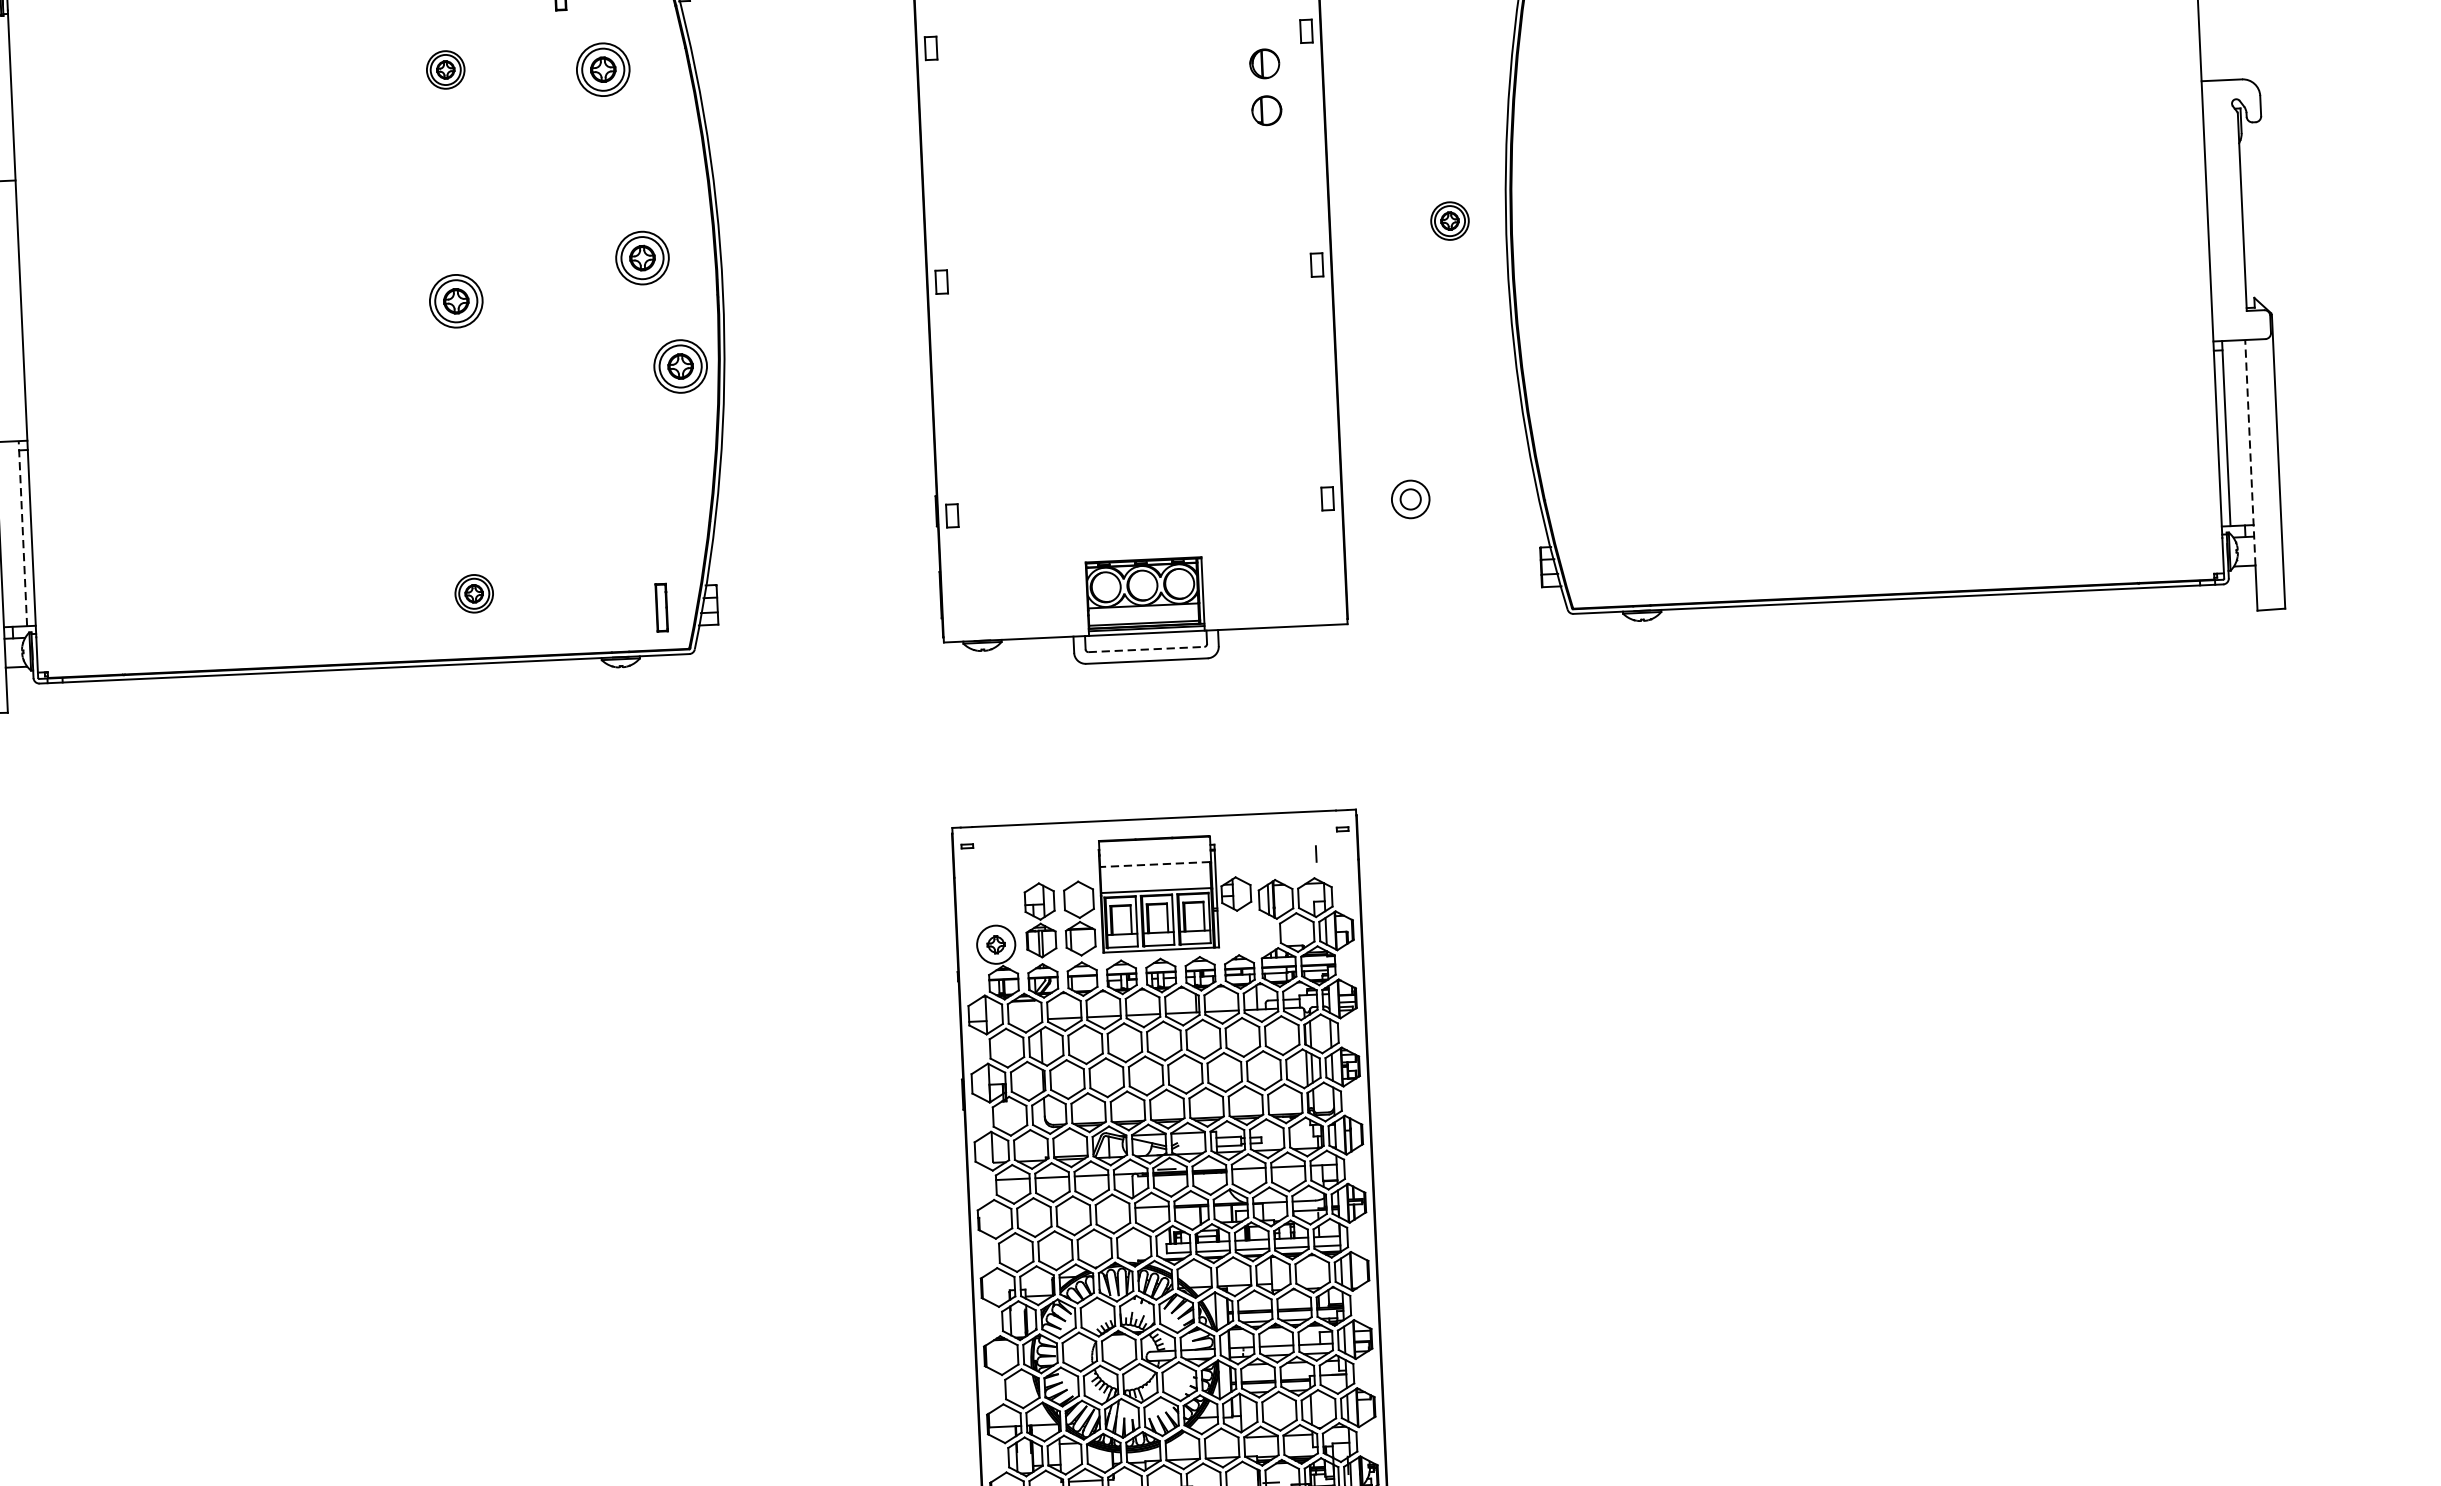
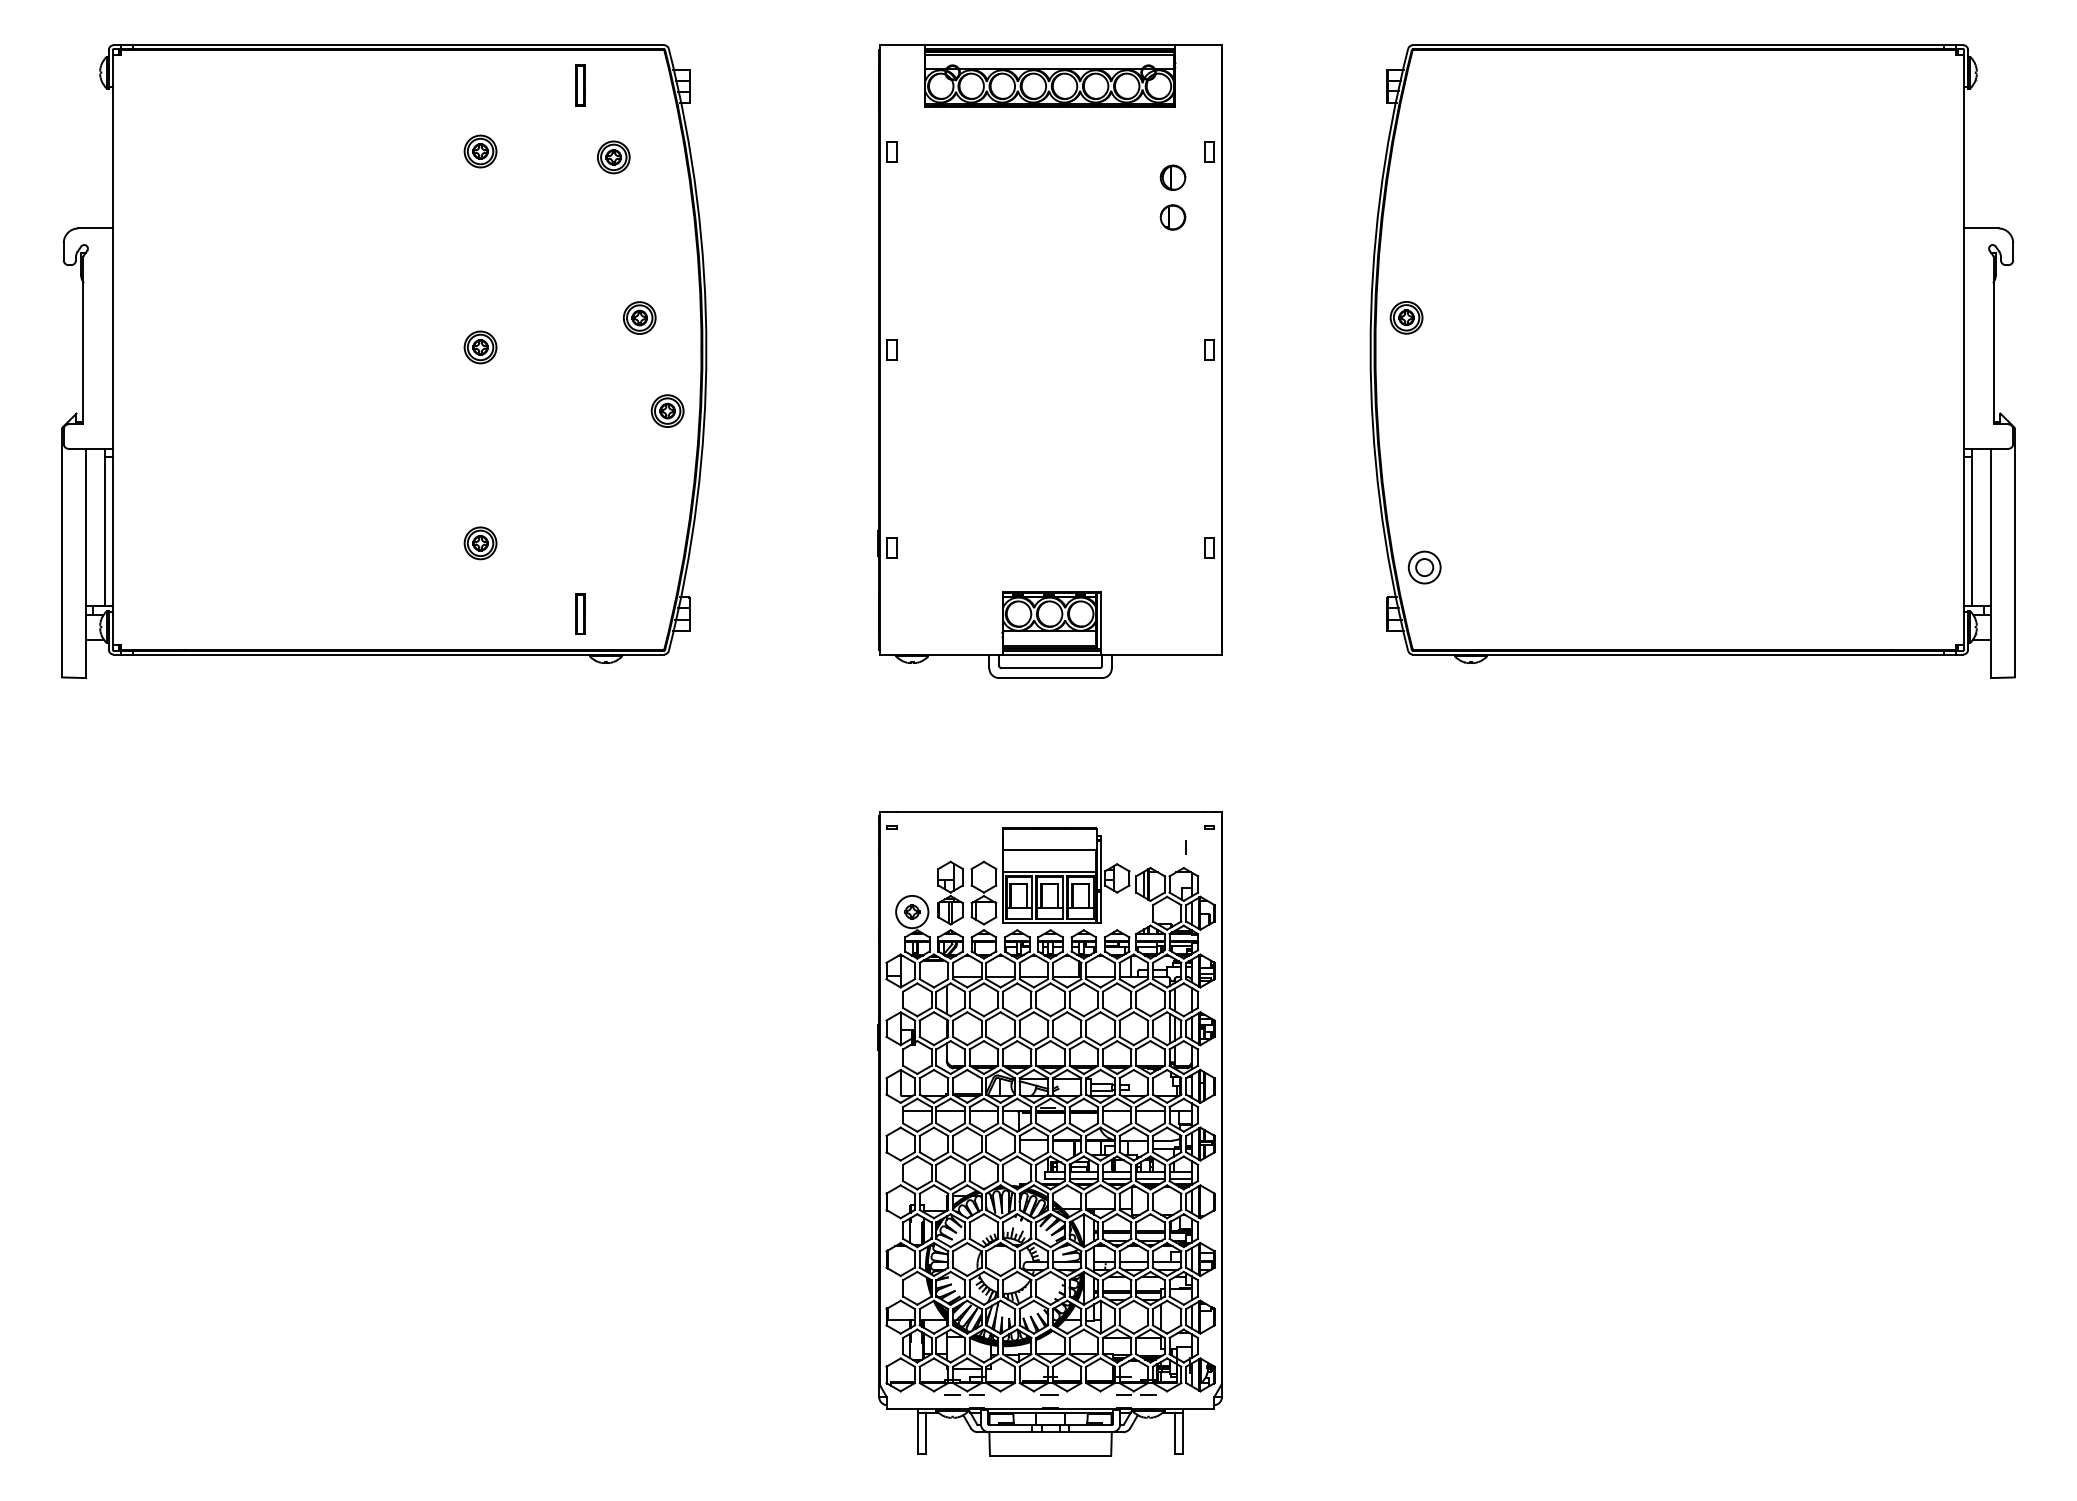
part: (603, 69) -> (613, 157), size x0.71
part: (1449, 220) -> (1406, 317), moved
part: (642, 257) -> (639, 317), size x0.71
part: (456, 301) -> (480, 347), size x0.71
part: (680, 365) -> (667, 410), size x0.71
line: (2250, 452) -> (1991, 544), dashed -> solid
part: (1410, 499) -> (1424, 567), moved
line: (23, 532) -> (105, 526), dashed -> solid
part: (474, 593) -> (480, 543), moved
part: (661, 606) -> (580, 613), moved
line: (1146, 649) -> (1050, 668), dashed -> solid
line: (1154, 864) -> (1049, 850), dashed -> solid

